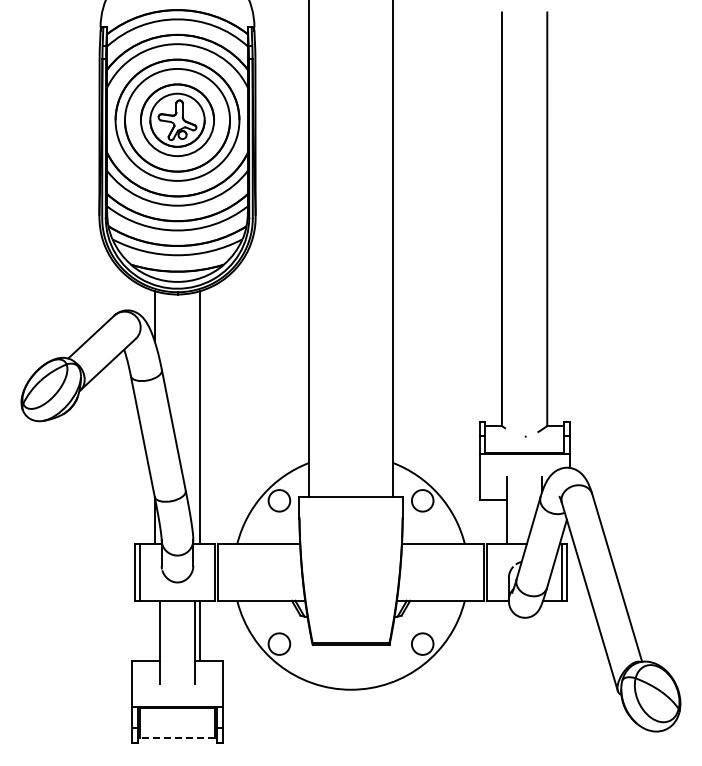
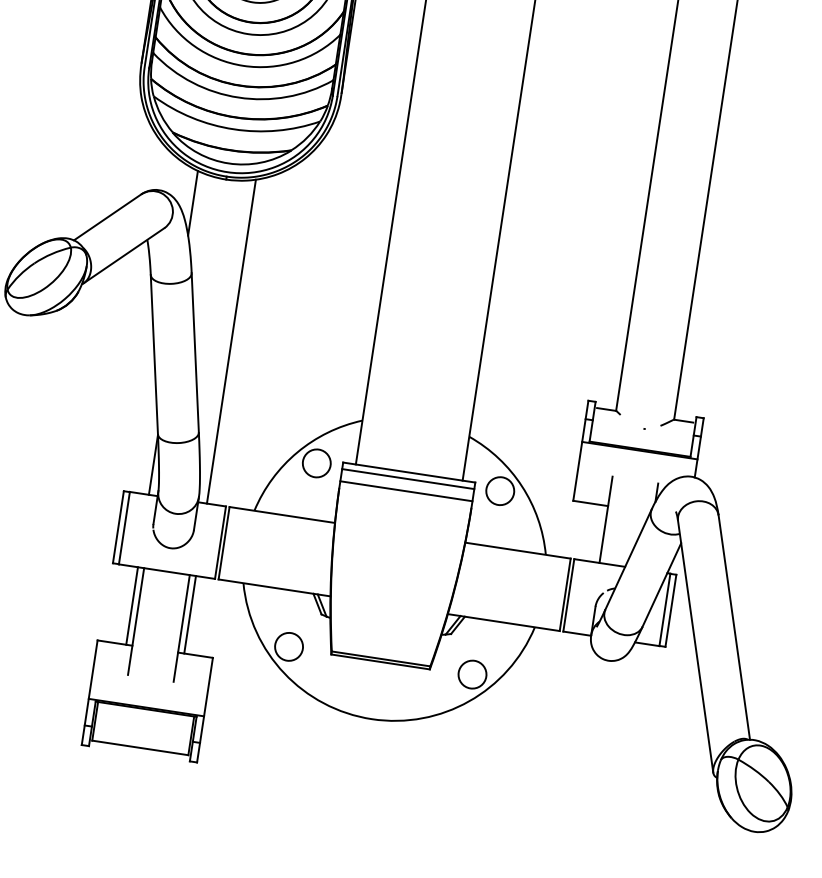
line: (350, 502) -> (407, 479), added
line: (350, 511) -> (405, 490), added
line: (154, 630) -> (131, 605), added
line: (177, 738) -> (140, 747), dashed -> solid

